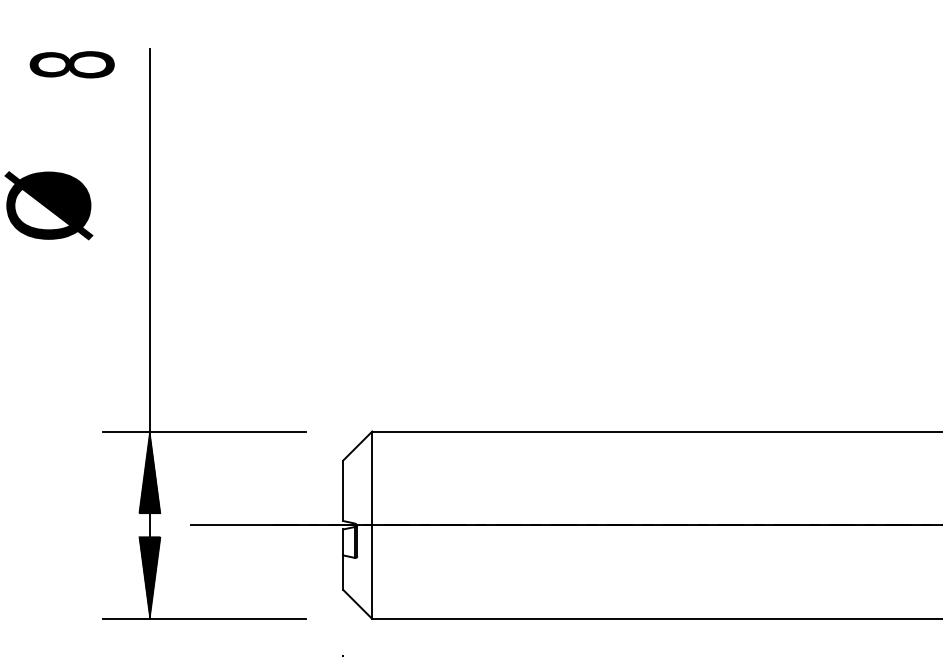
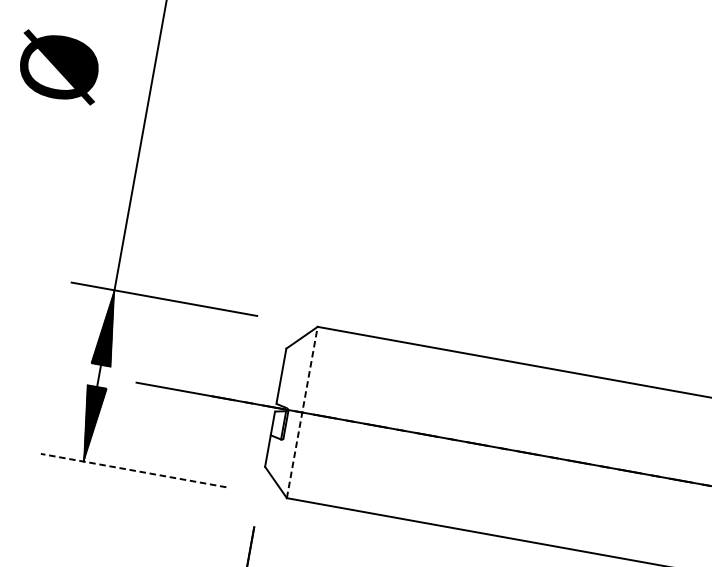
line: (372, 525) -> (302, 412), solid -> dashed
line: (204, 618) -> (133, 470), solid -> dashed

